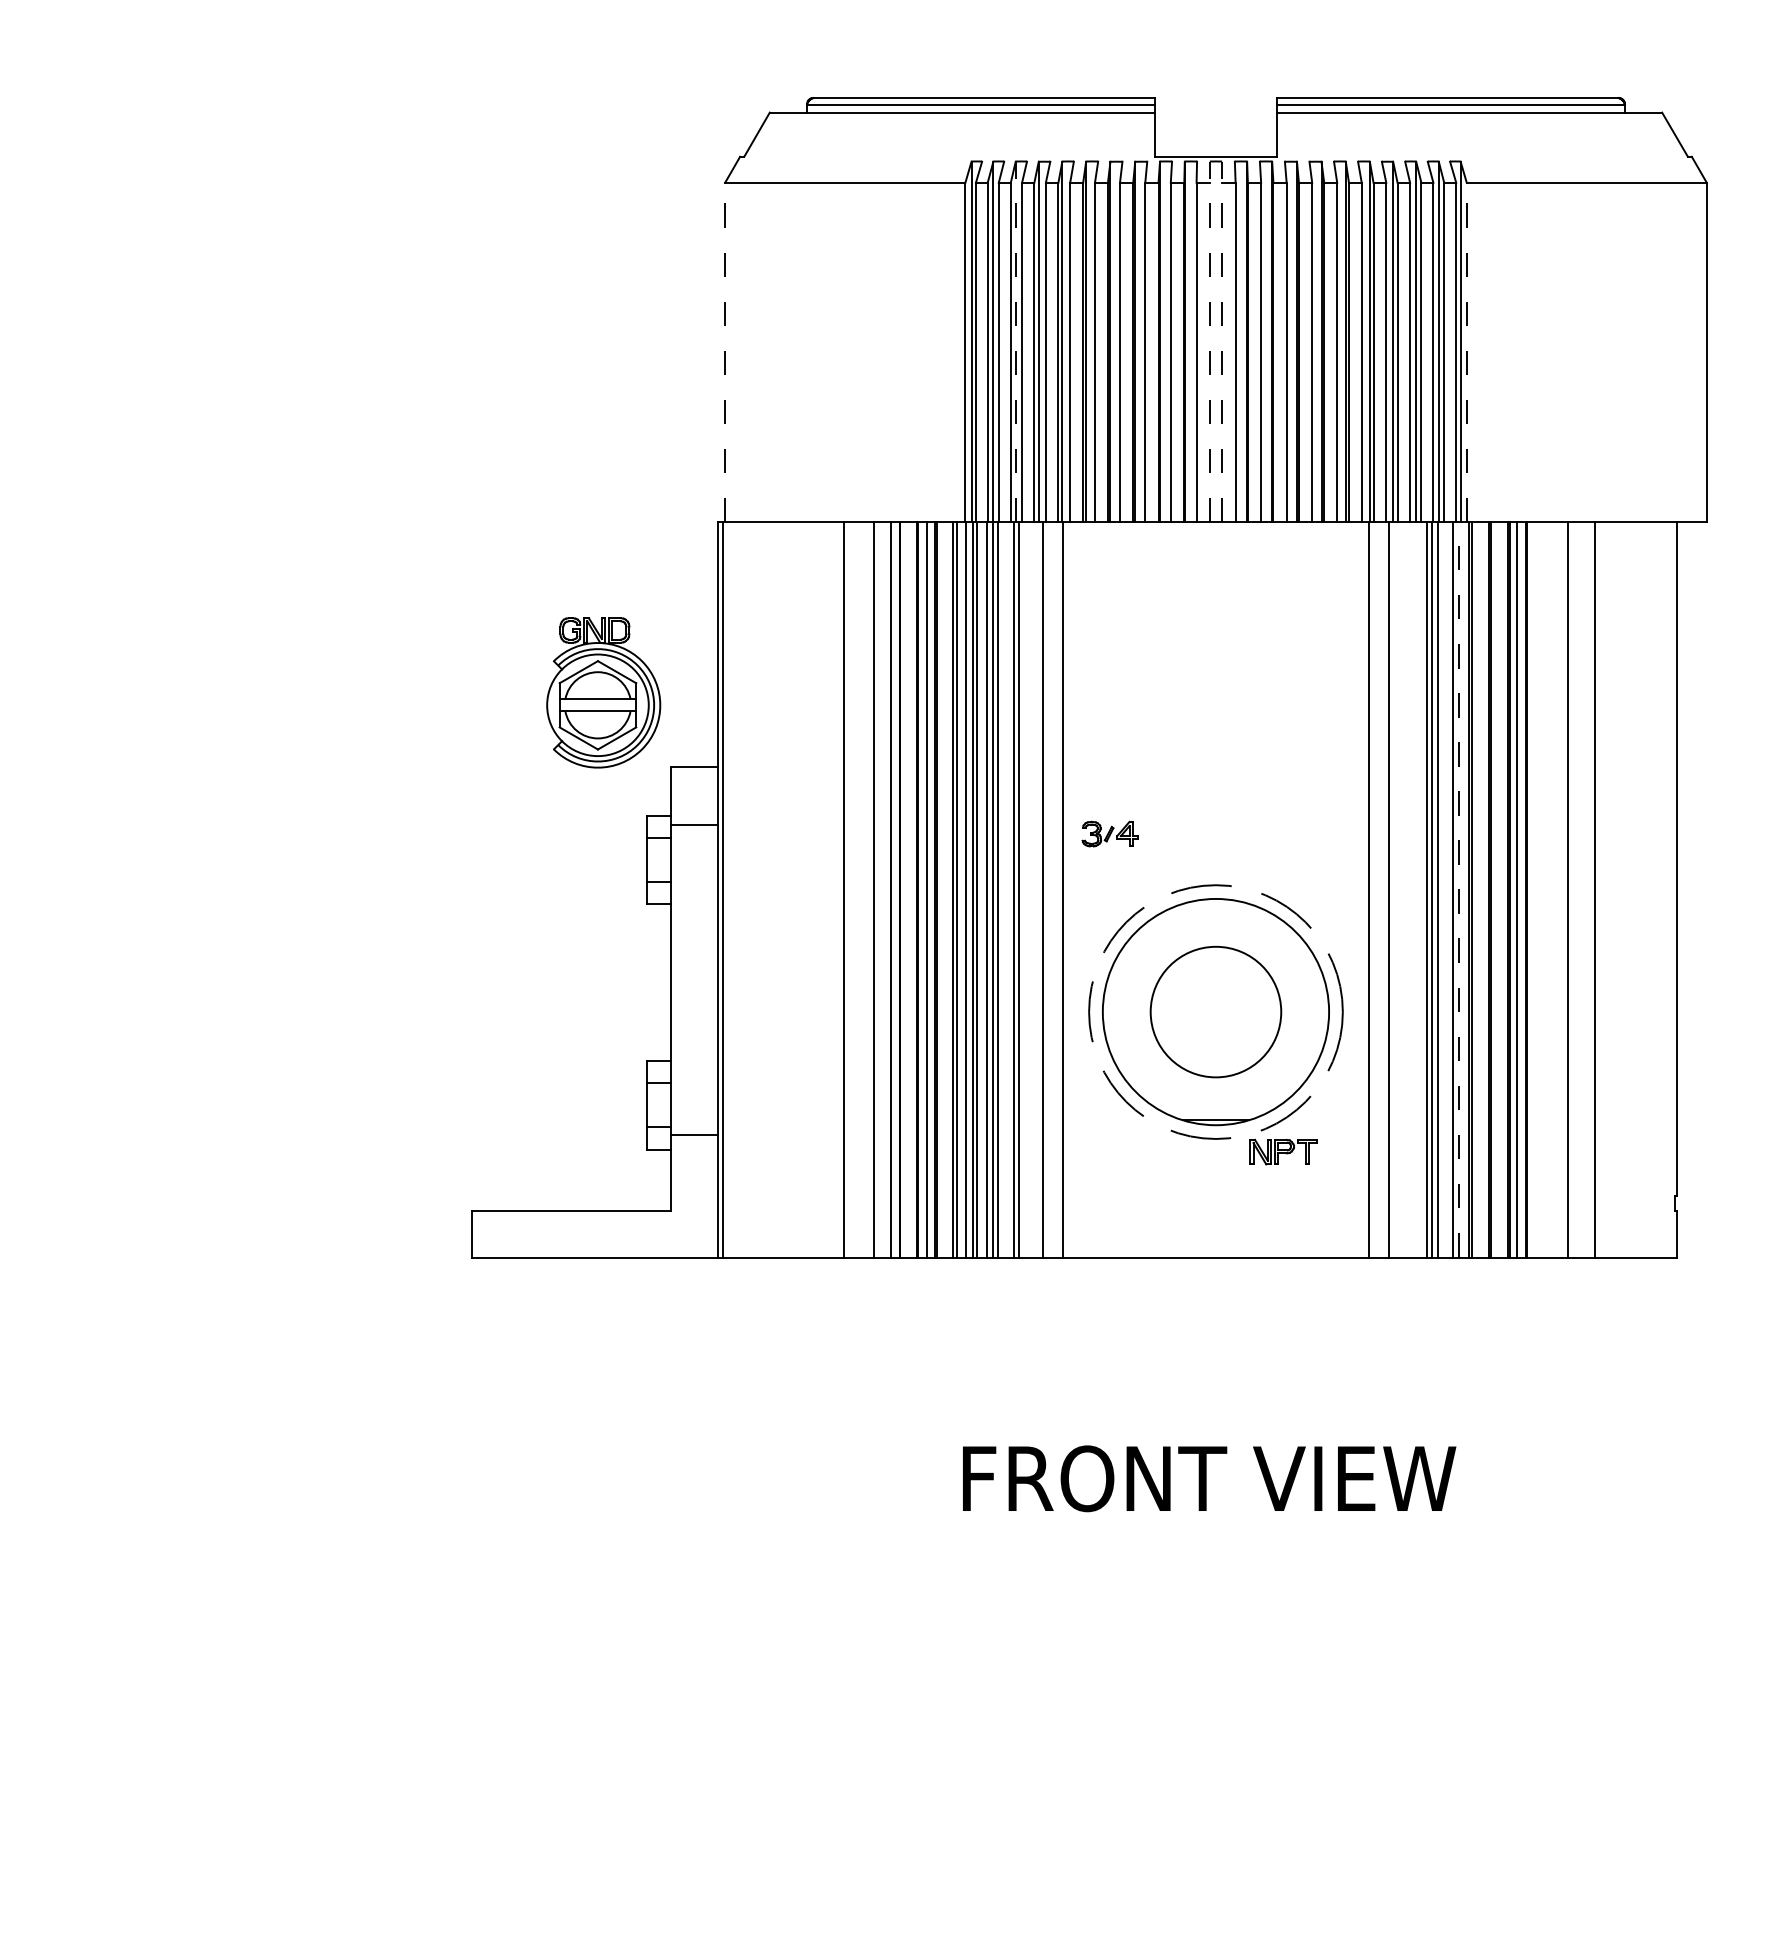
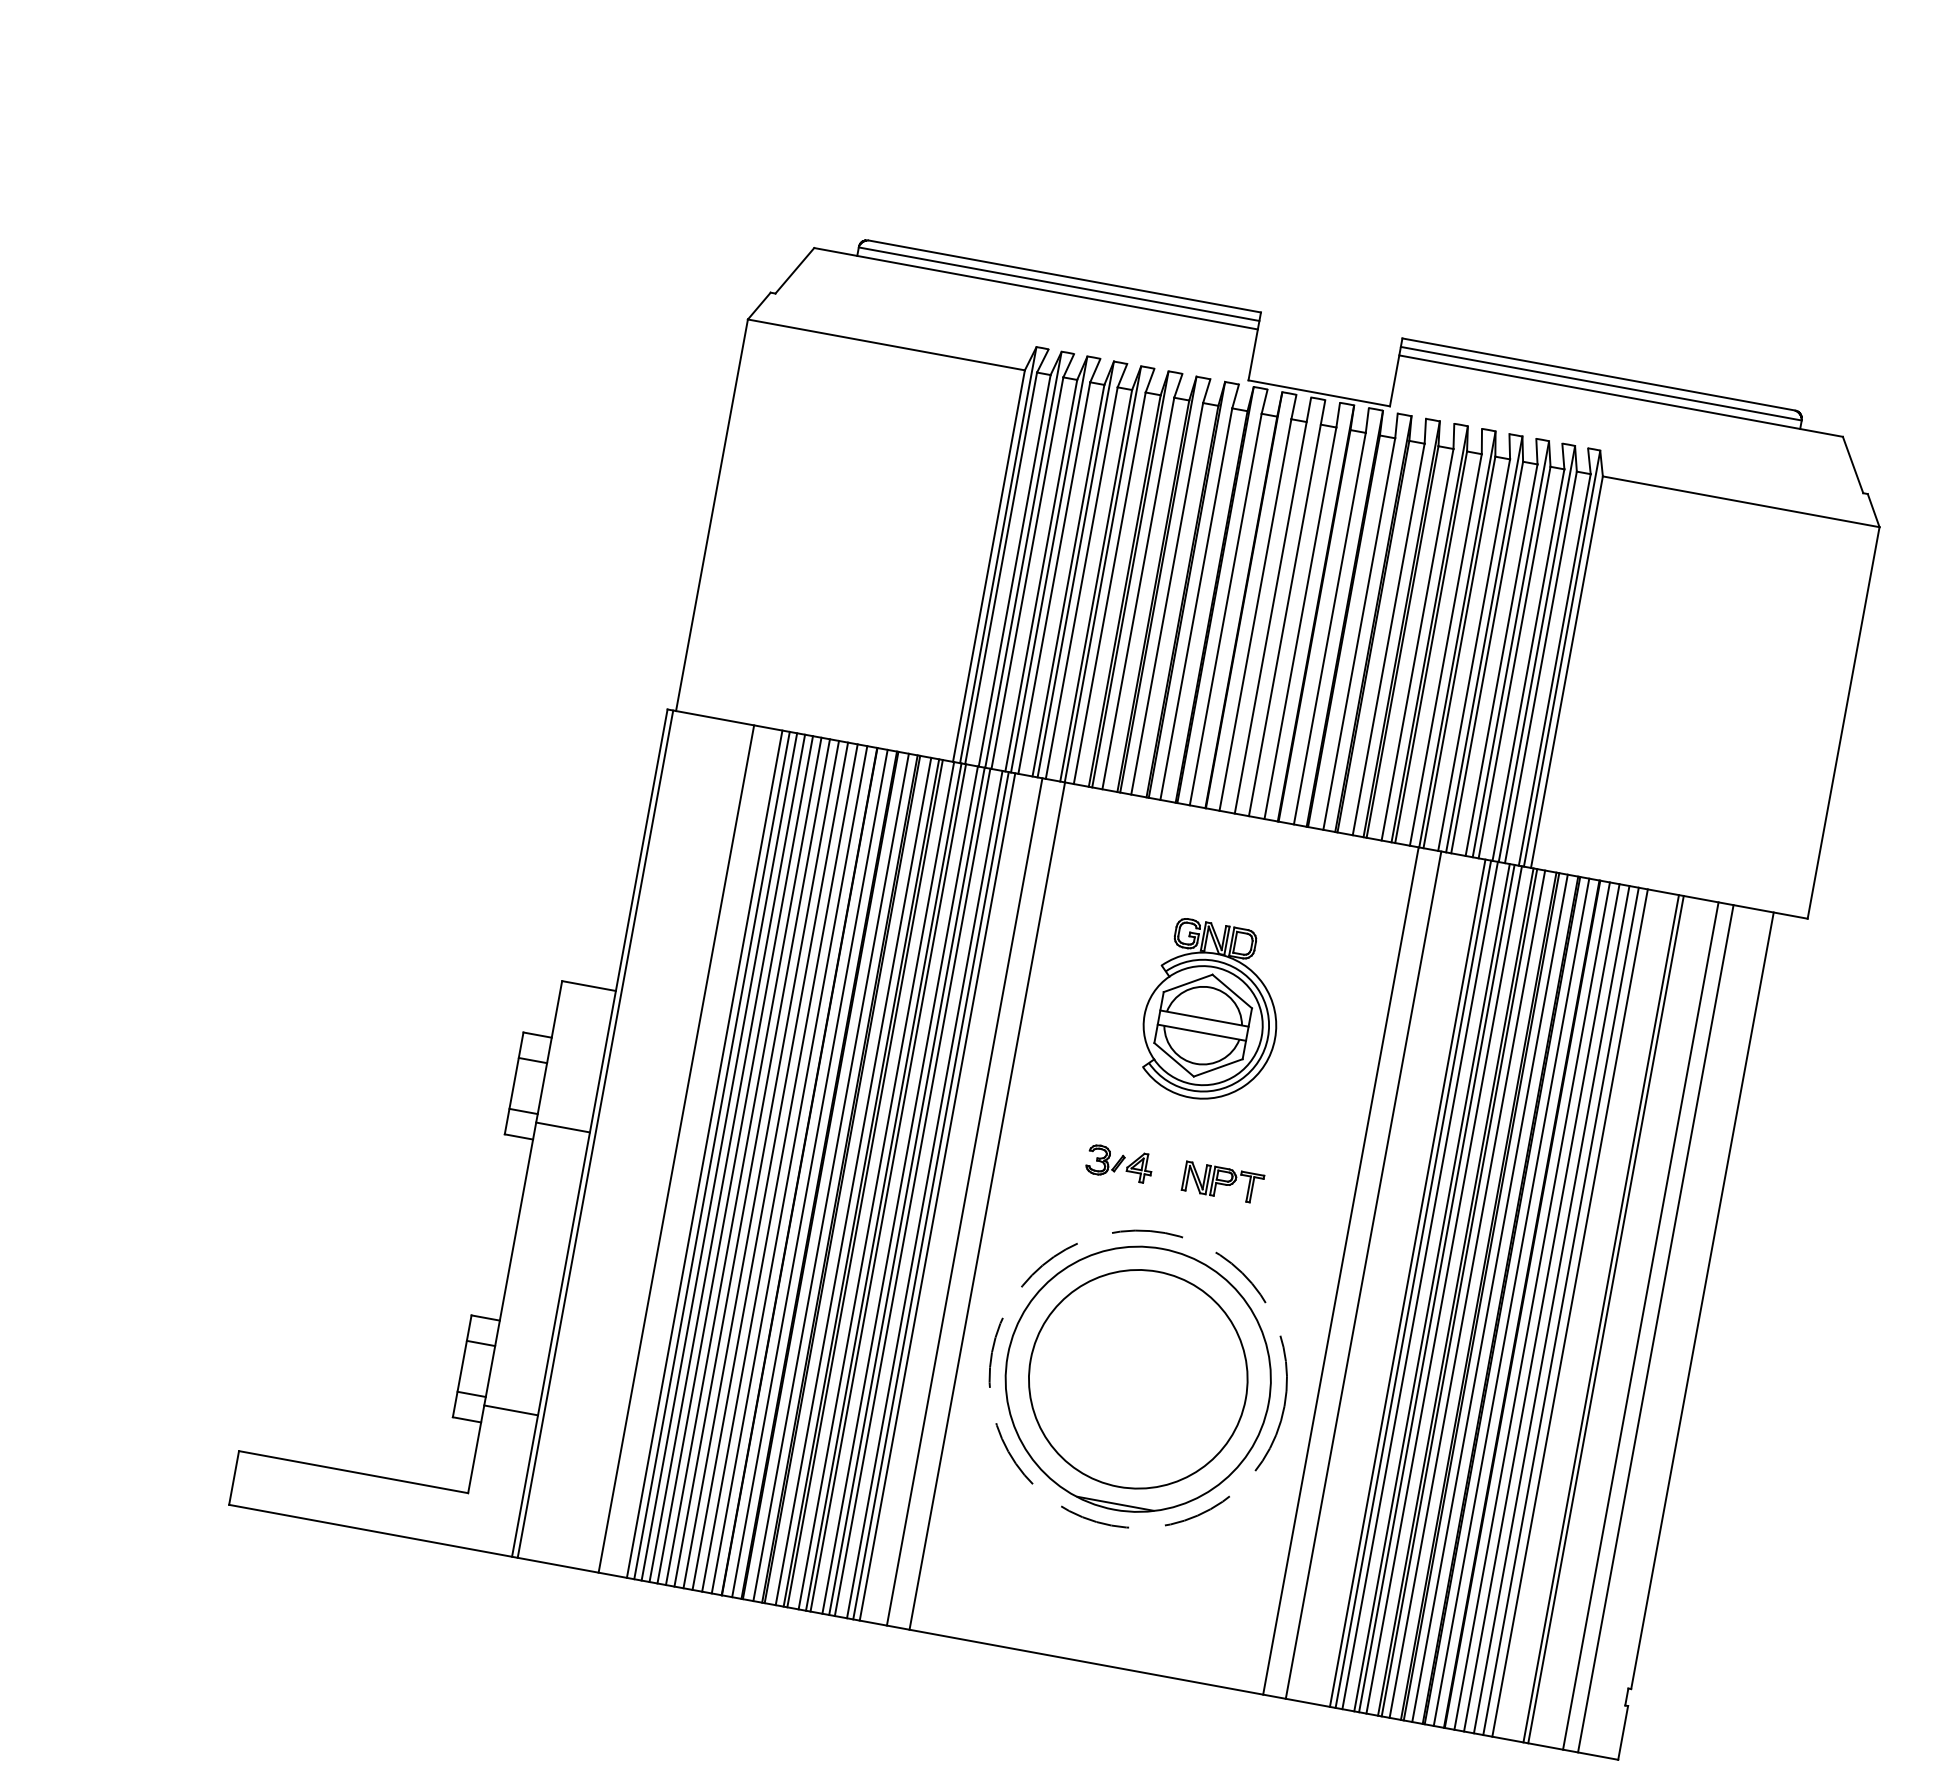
line: (1015, 341) -> (1049, 563), dashed -> solid
line: (1209, 341) -> (1272, 604), dashed -> solid
line: (1222, 341) -> (1287, 607), dashed -> solid
line: (725, 352) -> (712, 515), dashed -> solid
line: (1466, 352) -> (1566, 671), dashed -> solid
part: (603, 692) -> (1212, 1012), moved
line: (694, 825) -> (563, 1127), moved
part: (1109, 833) -> (1119, 1162), moved
line: (792, 889) -> (676, 1148), added
line: (817, 889) -> (704, 1153), added
line: (823, 889) -> (711, 1154), added
line: (830, 889) -> (719, 1156), added
line: (837, 889) -> (727, 1157), added
line: (851, 889) -> (744, 1160), added
line: (858, 889) -> (752, 1162), added
line: (866, 889) -> (761, 1164), added
line: (882, 889) -> (779, 1167), added
line: (908, 889) -> (809, 1172), added
line: (946, 889) -> (853, 1180), added
line: (1008, 889) -> (925, 1194), added
line: (1448, 889) -> (1432, 1287), added
line: (1479, 889) -> (1468, 1293), added
line: (1498, 889) -> (1489, 1297), added
line: (1535, 889) -> (1532, 1305), added
line: (1543, 889) -> (1541, 1307), added
line: (1552, 889) -> (1552, 1309), added
line: (1560, 889) -> (1561, 1310), added
line: (1599, 889) -> (1606, 1319), added
line: (1629, 889) -> (1640, 1325), added
line: (1642, 889) -> (1655, 1328), added
line: (1458, 890) -> (1443, 1290), dashed -> solid
circle: (1215, 1011) -> (1137, 1378), size x1.43
part: (1283, 1151) -> (1222, 1181), moved

